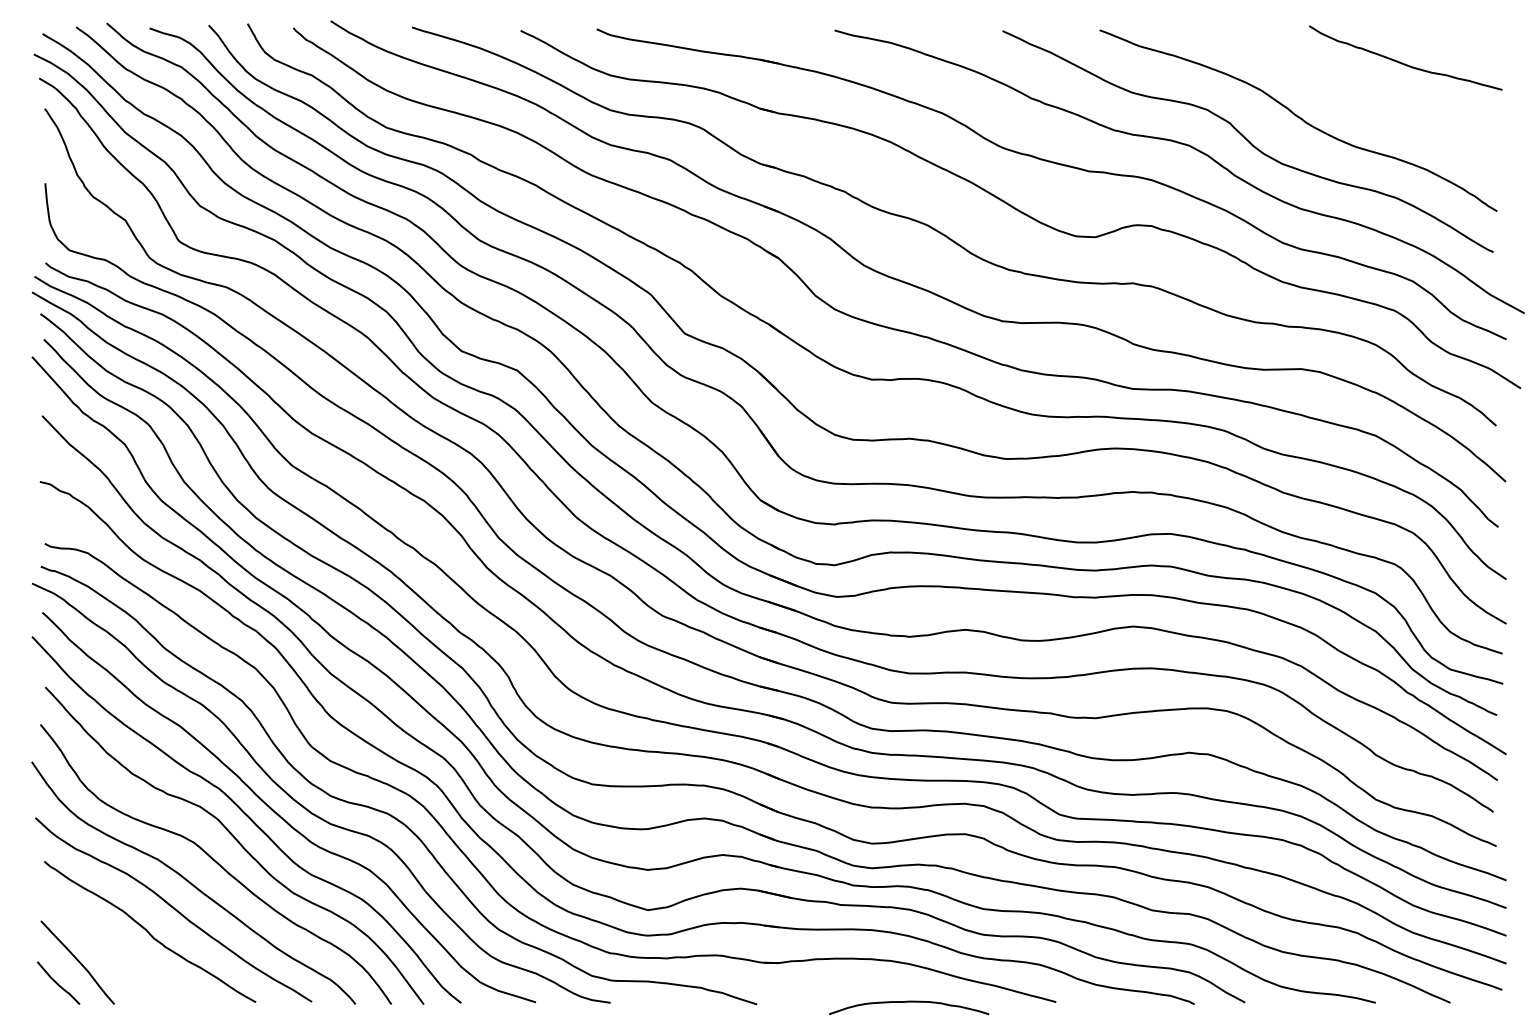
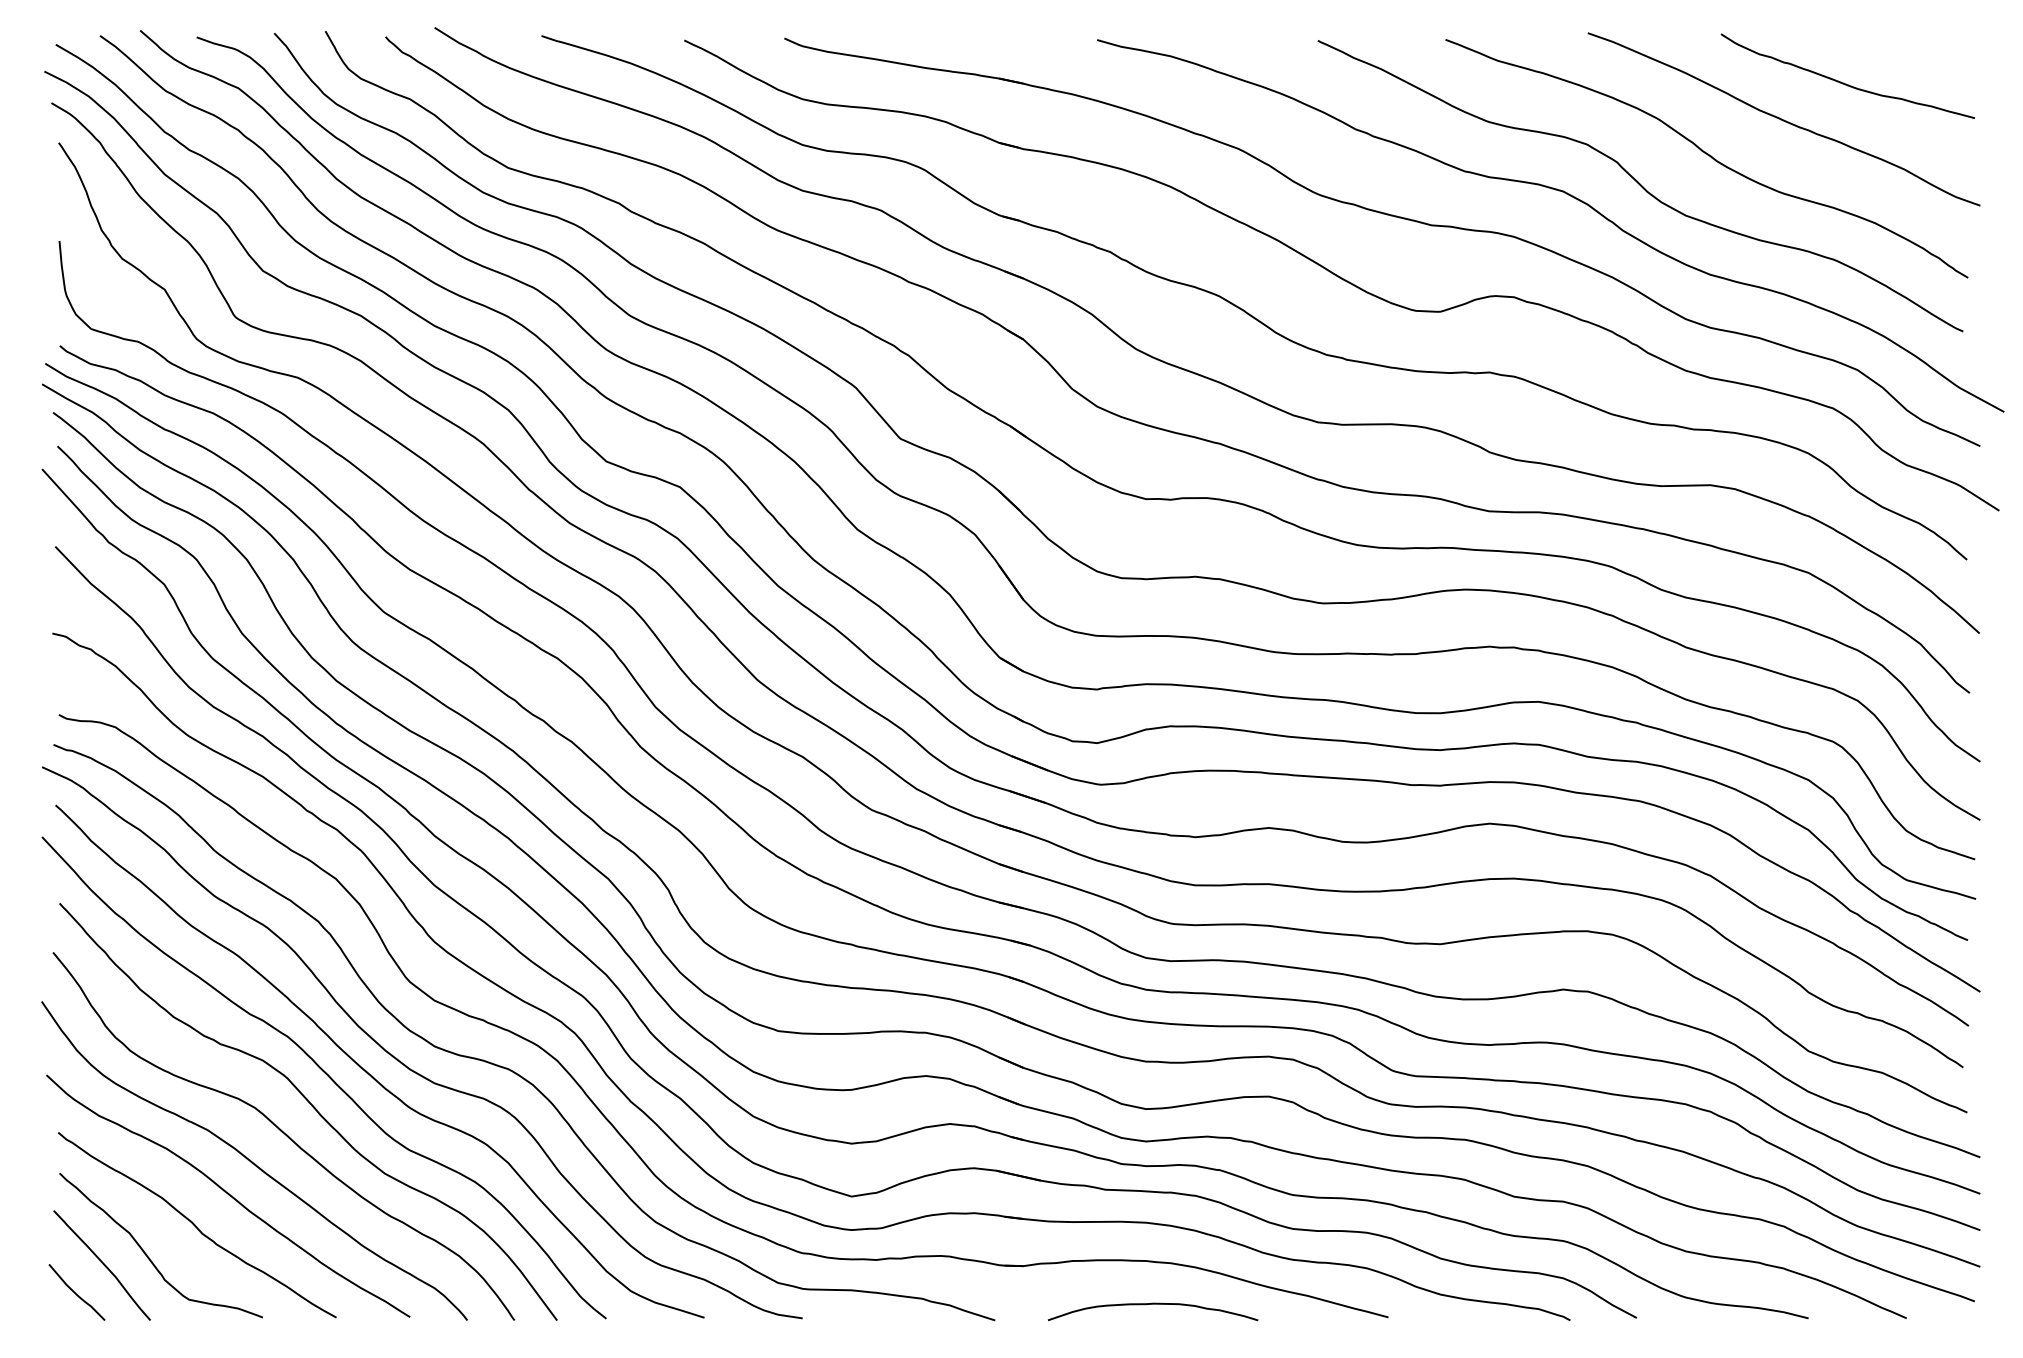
curve: (1356, 90) -> (1783, 119), added
curve: (112, 954) -> (147, 1254), added
curve: (909, 1002) -> (1153, 1304), moved

